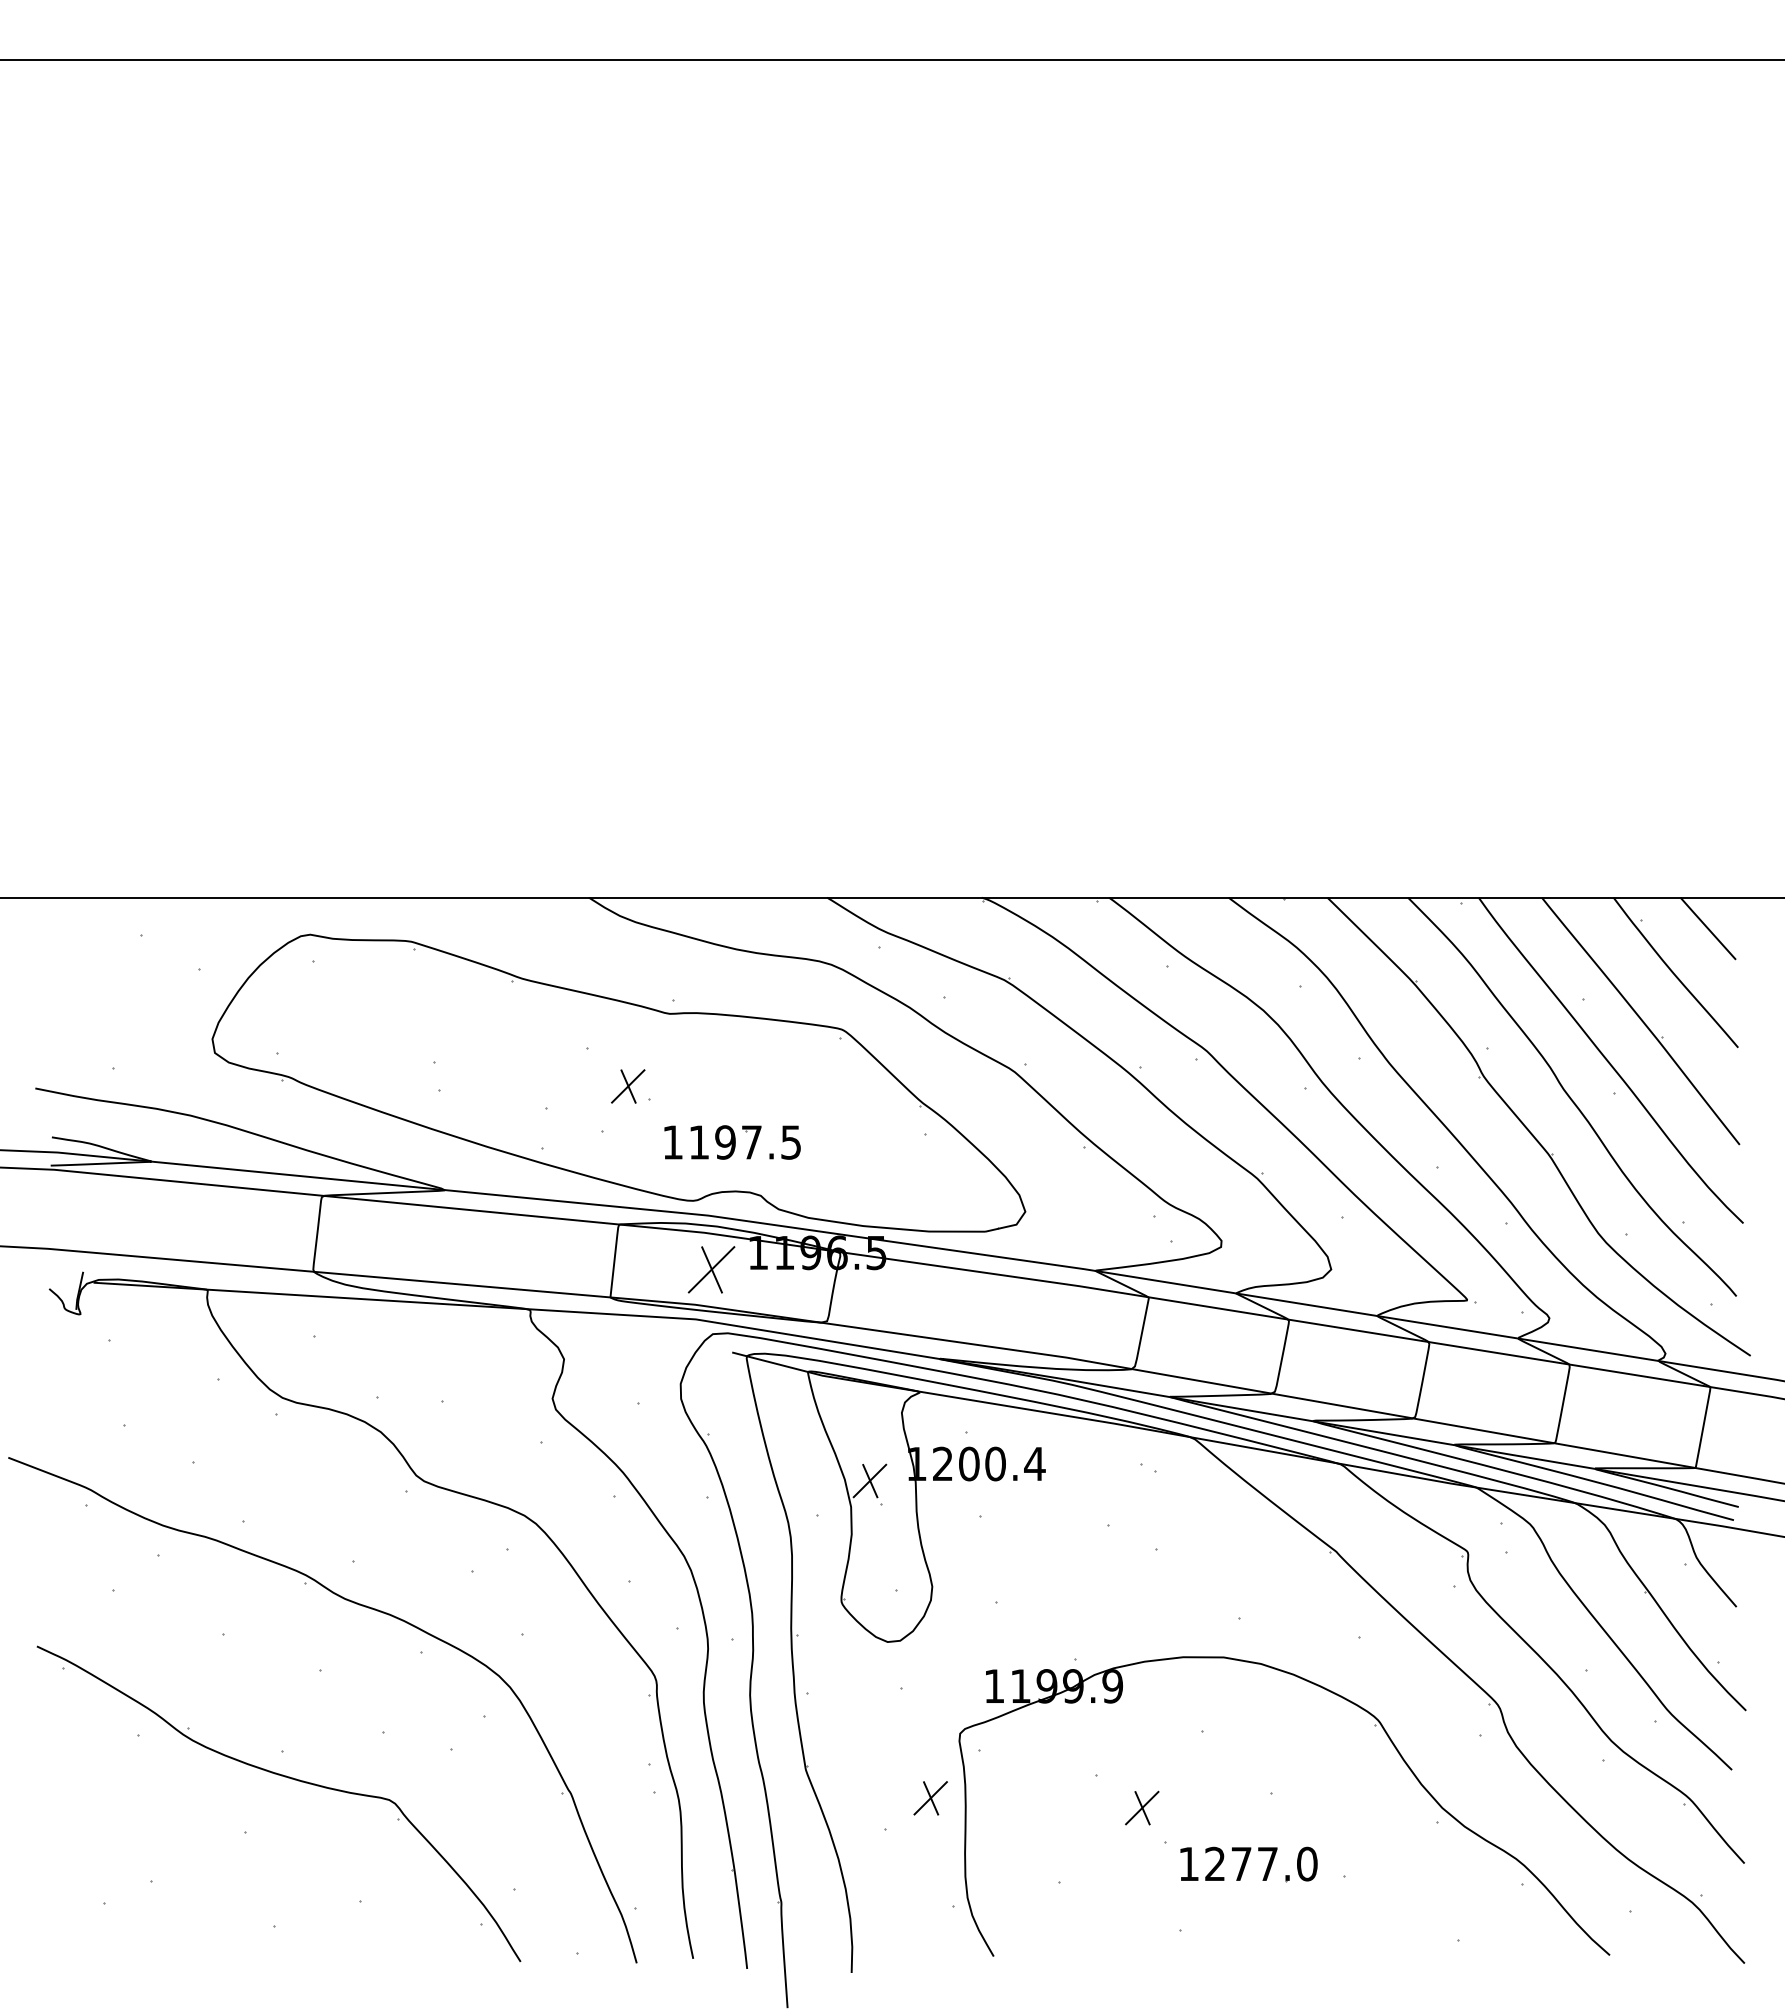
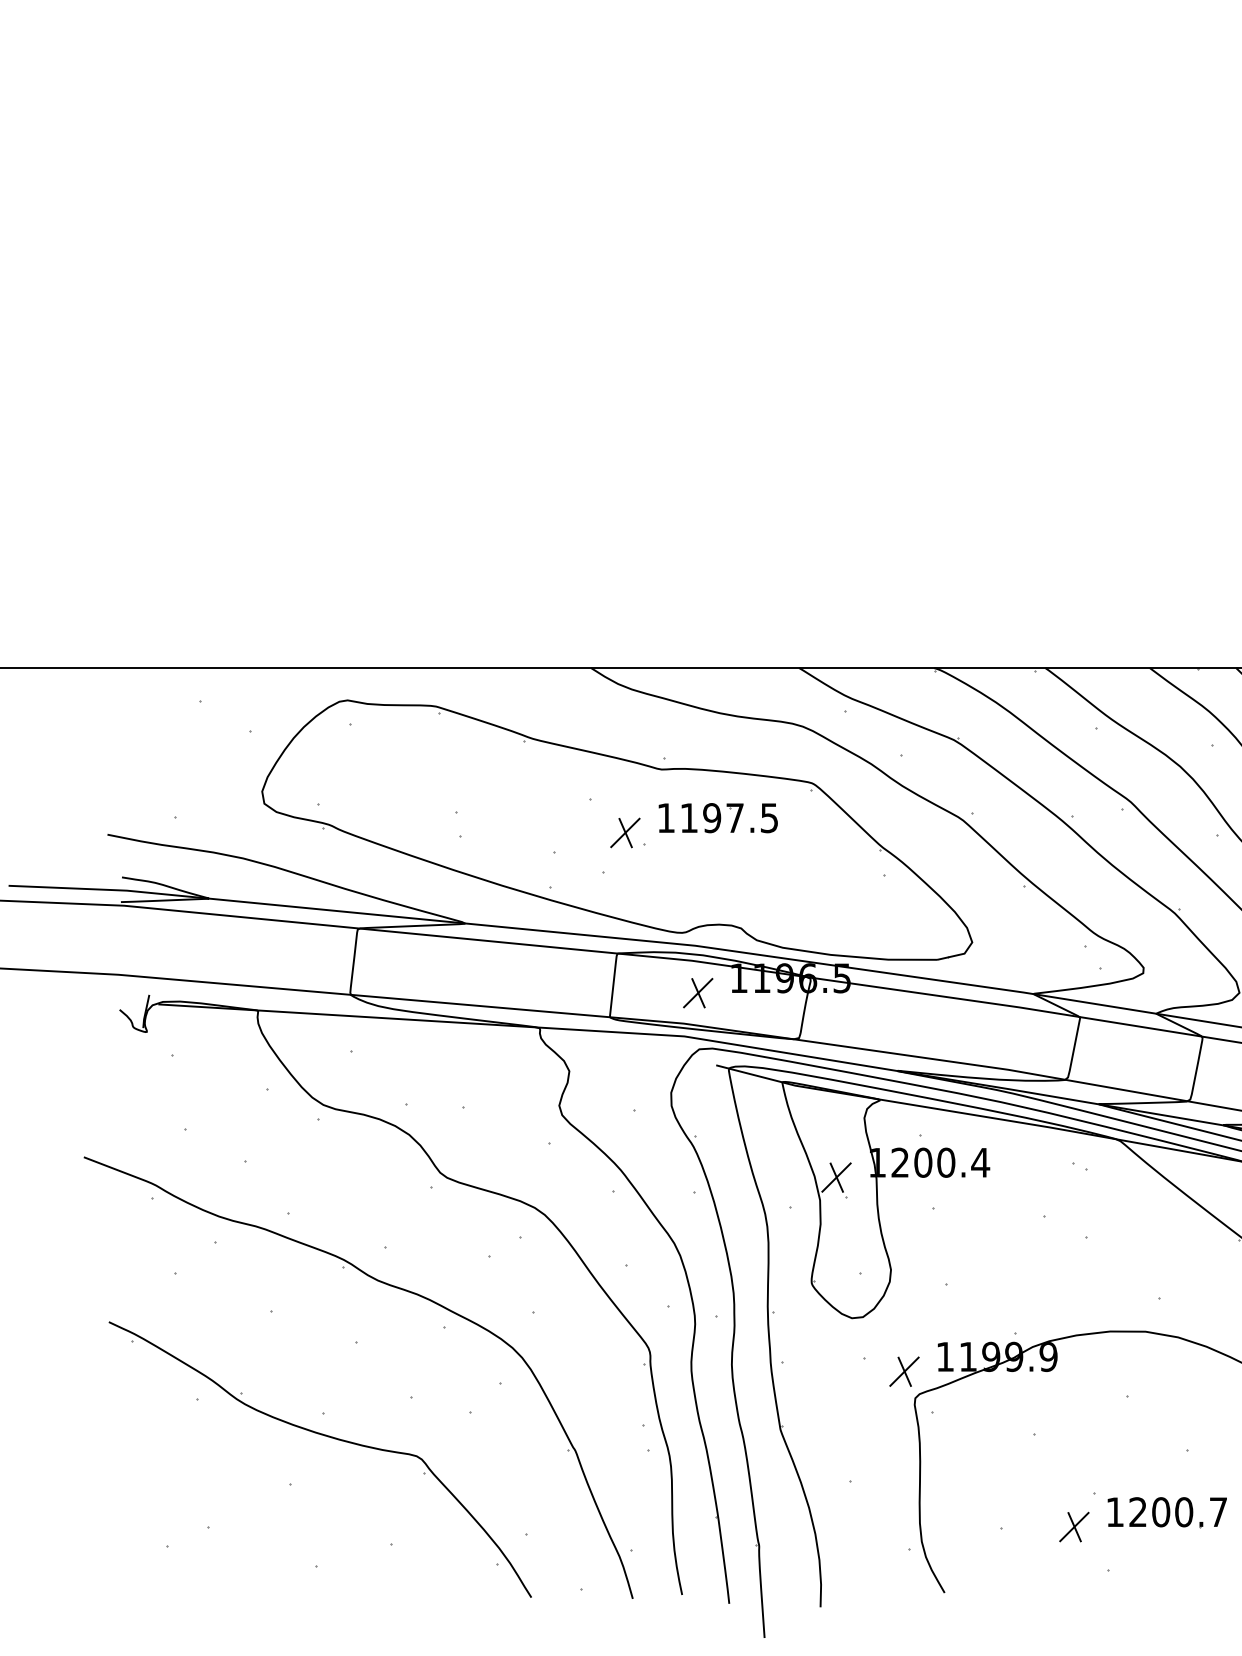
part: (732, 1142) -> (718, 818), moved
part: (711, 1269) -> (698, 992), size x0.71
part: (930, 1798) -> (904, 1371), moved
part: (1142, 1807) -> (1074, 1526), moved
text: (1274, 1863) -> (1189, 1511), 1277.0 -> 1200.7

